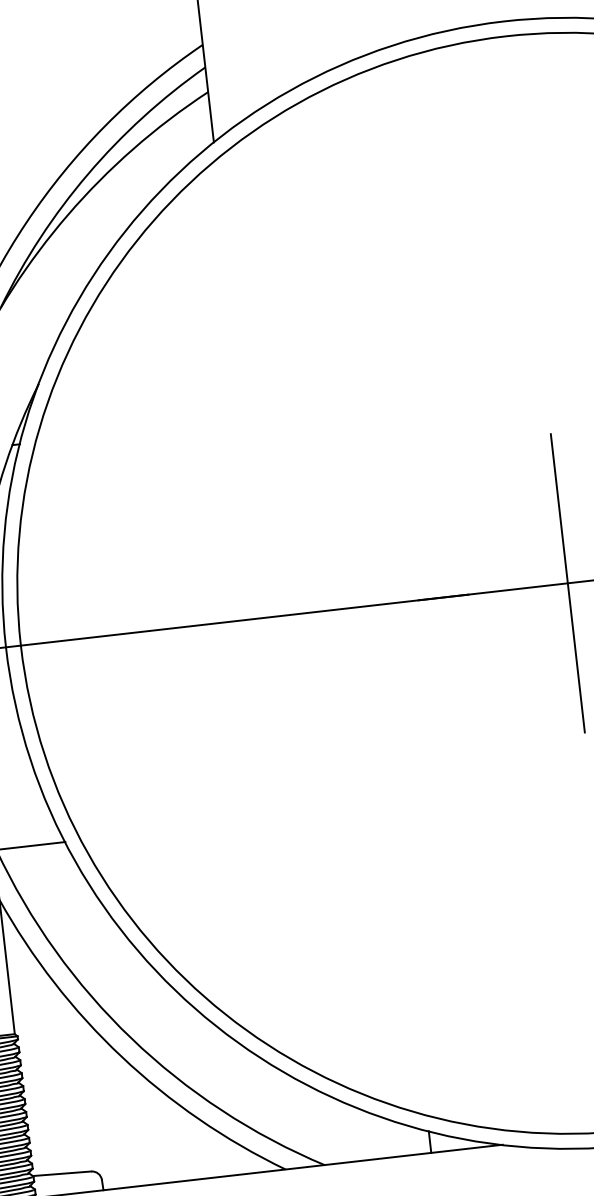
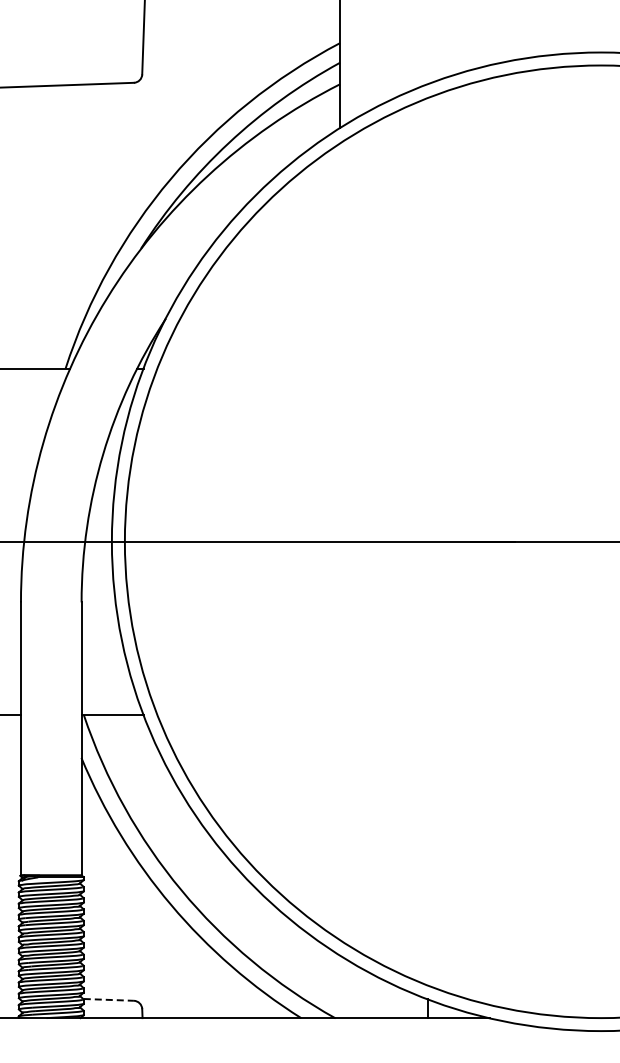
line: (568, 582) -> (601, 541), removed
line: (63, 1173) -> (109, 999), solid -> dashed

